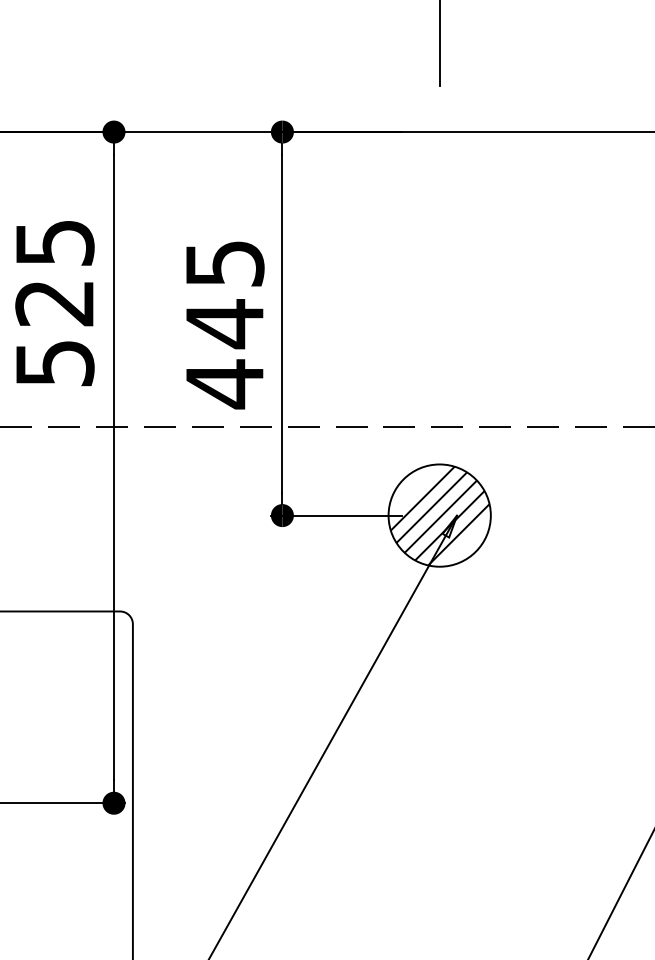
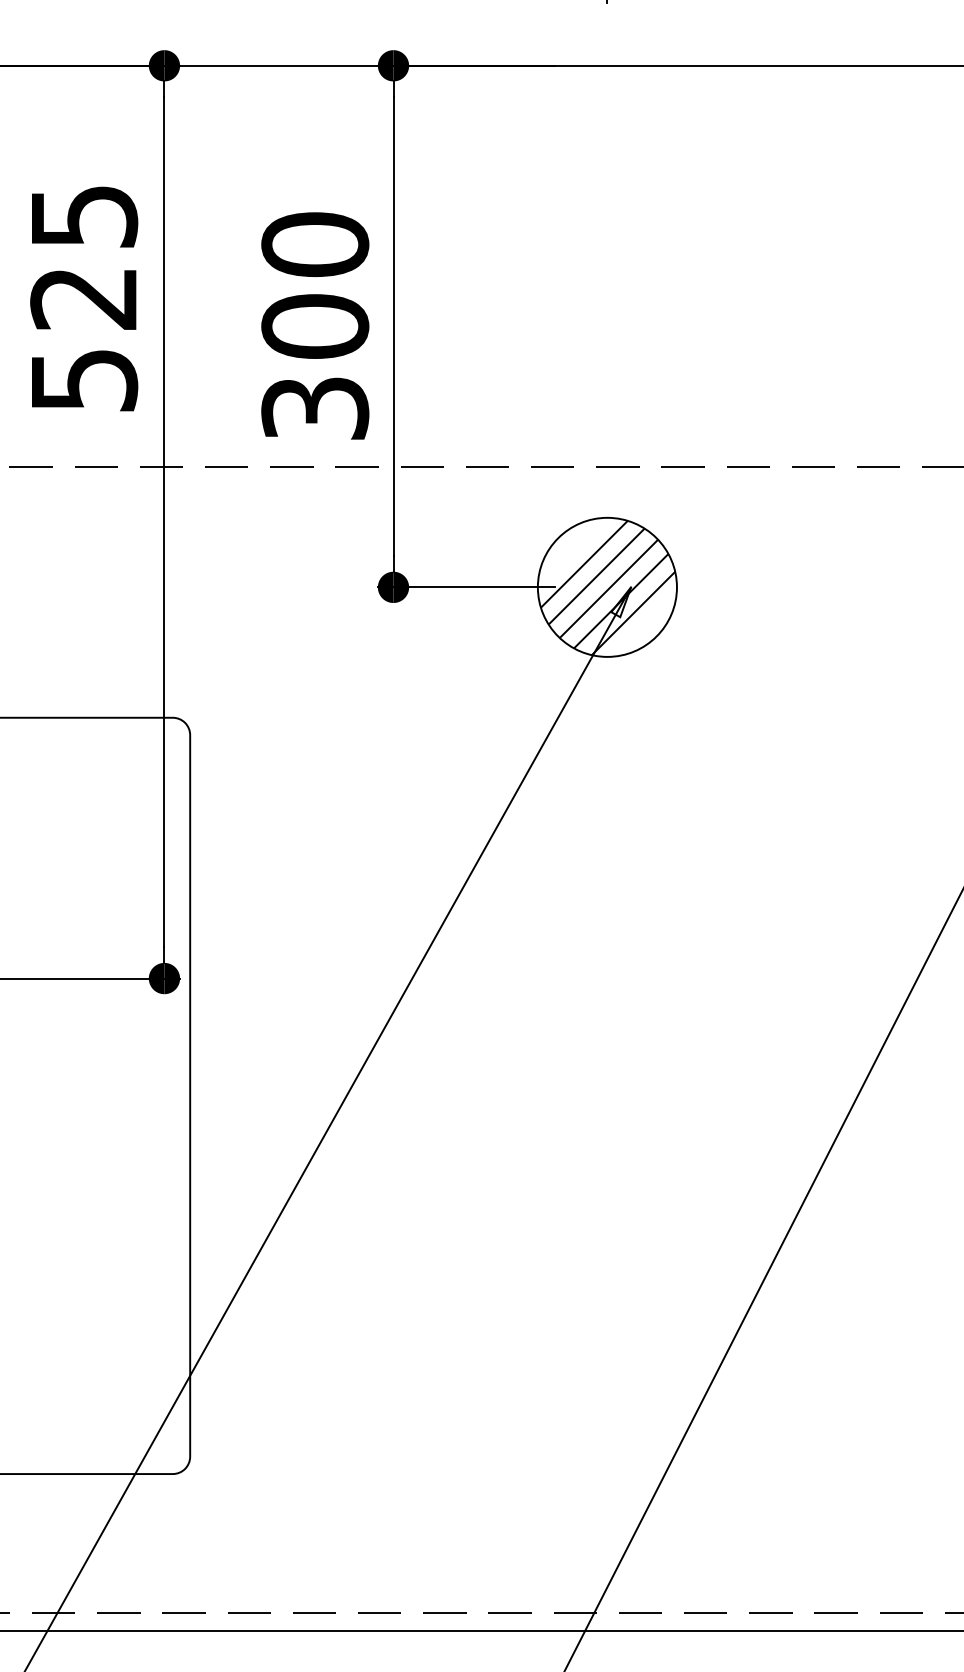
text: (225, 324) -> (315, 327), 445 -> 300

